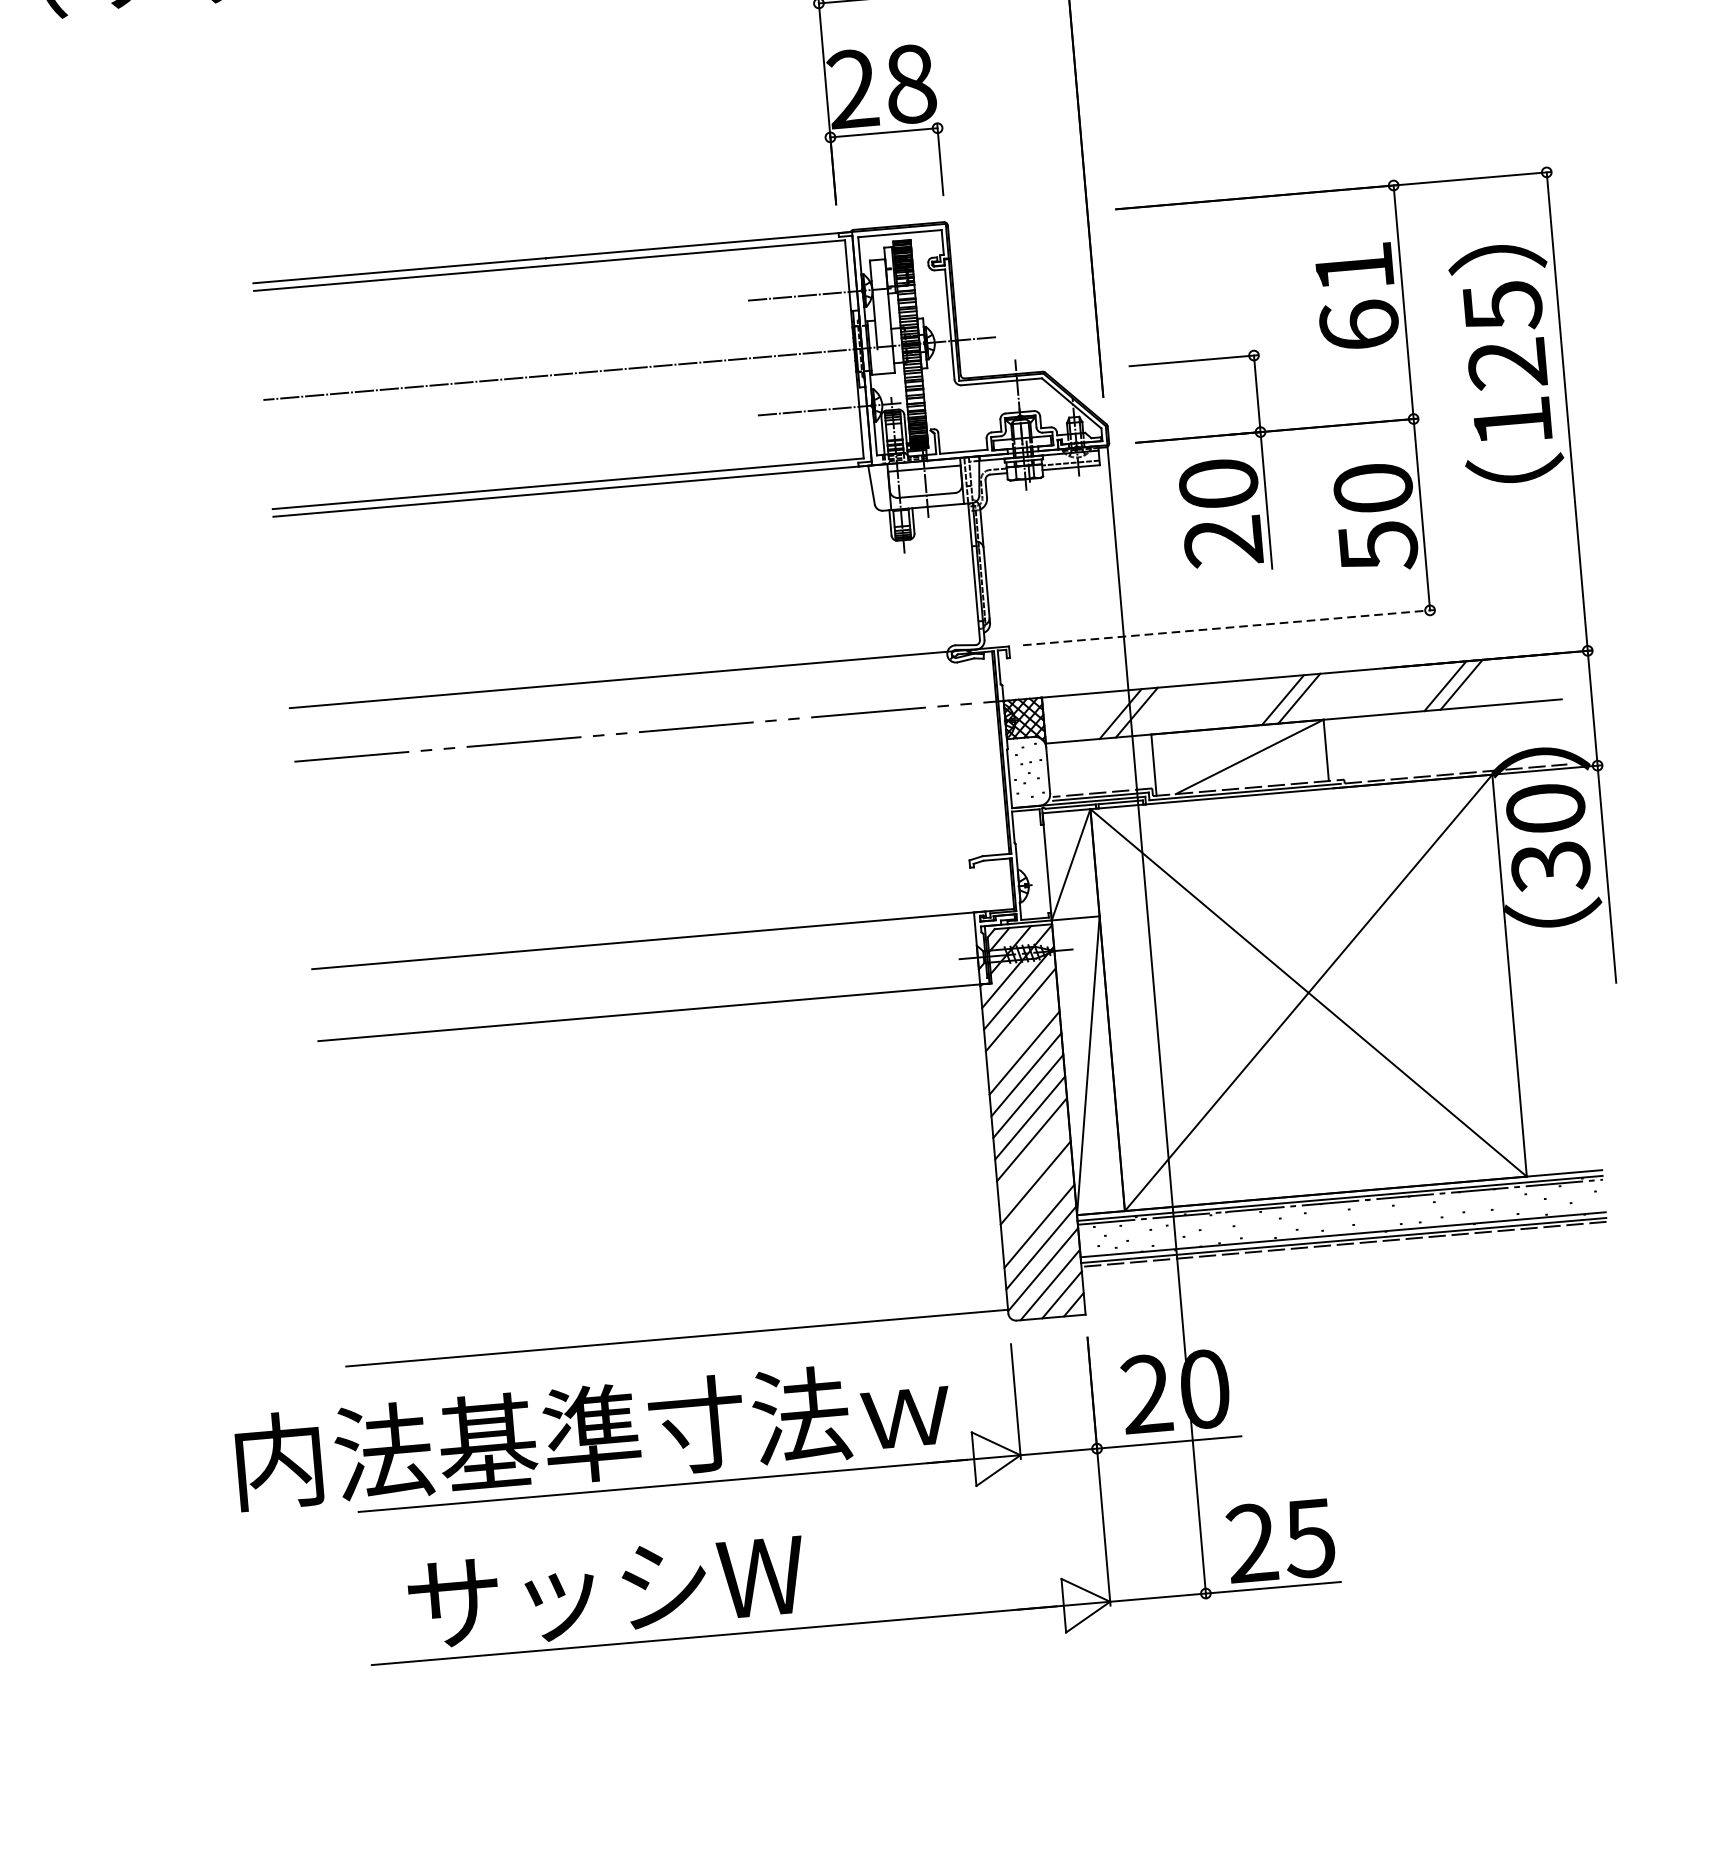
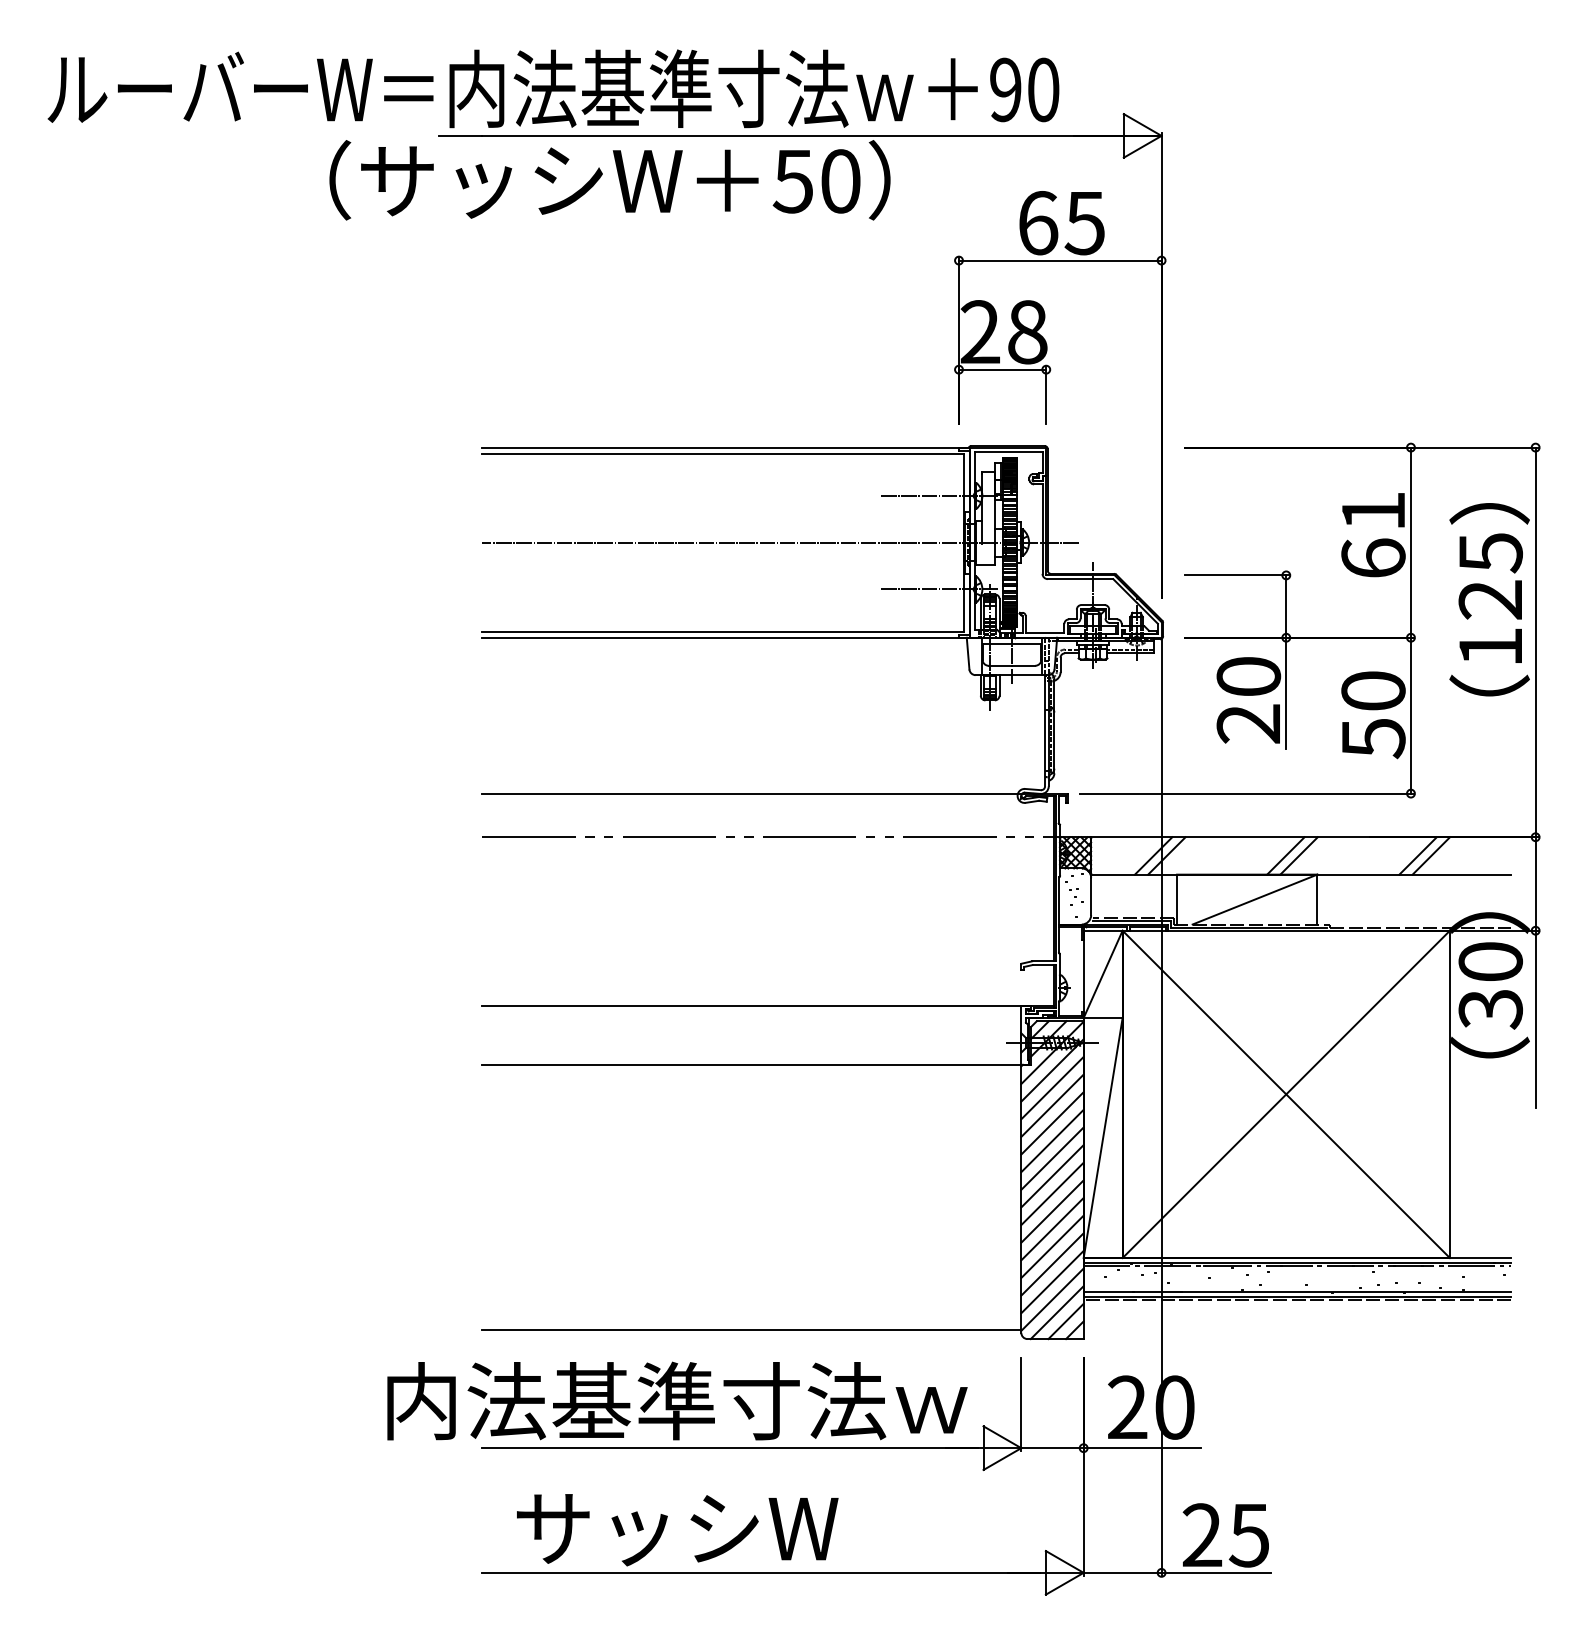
line: (1229, 627) -> (1247, 793), dashed -> solid
line: (1022, 1031) -> (1052, 1105), added
line: (1033, 1161) -> (1052, 1211), added
line: (1037, 1204) -> (1052, 1246), added

